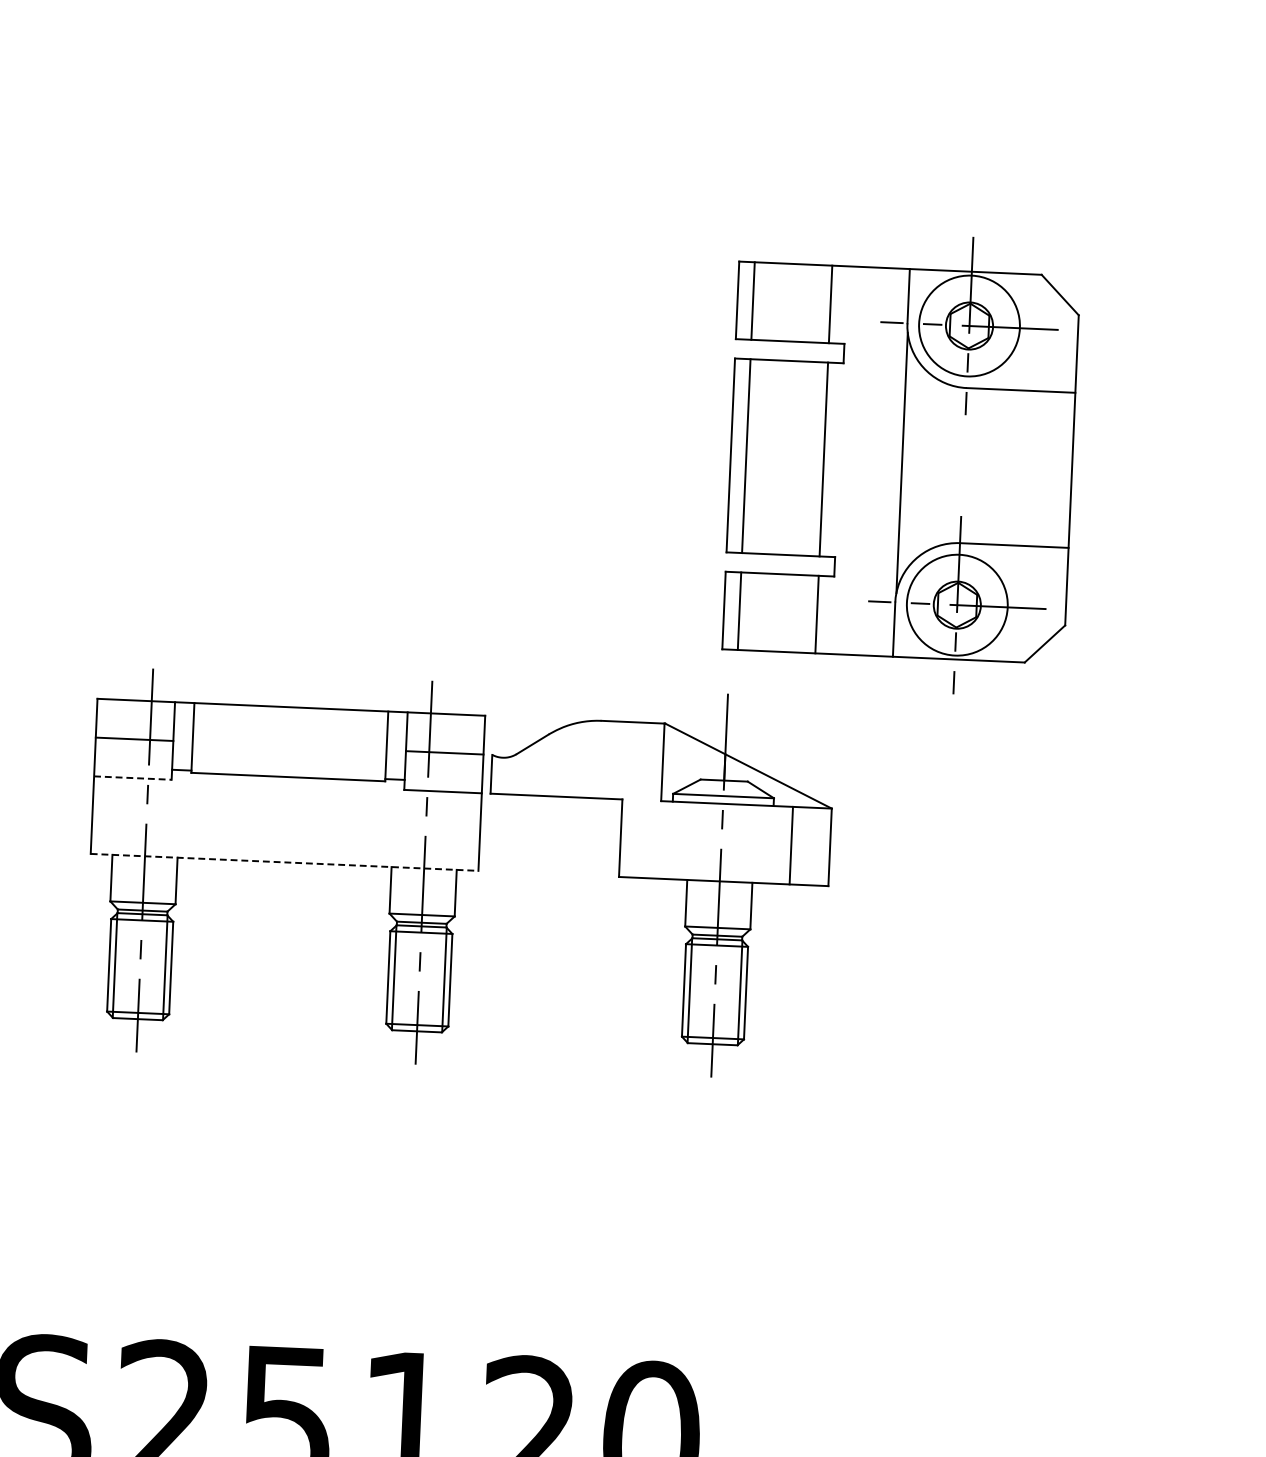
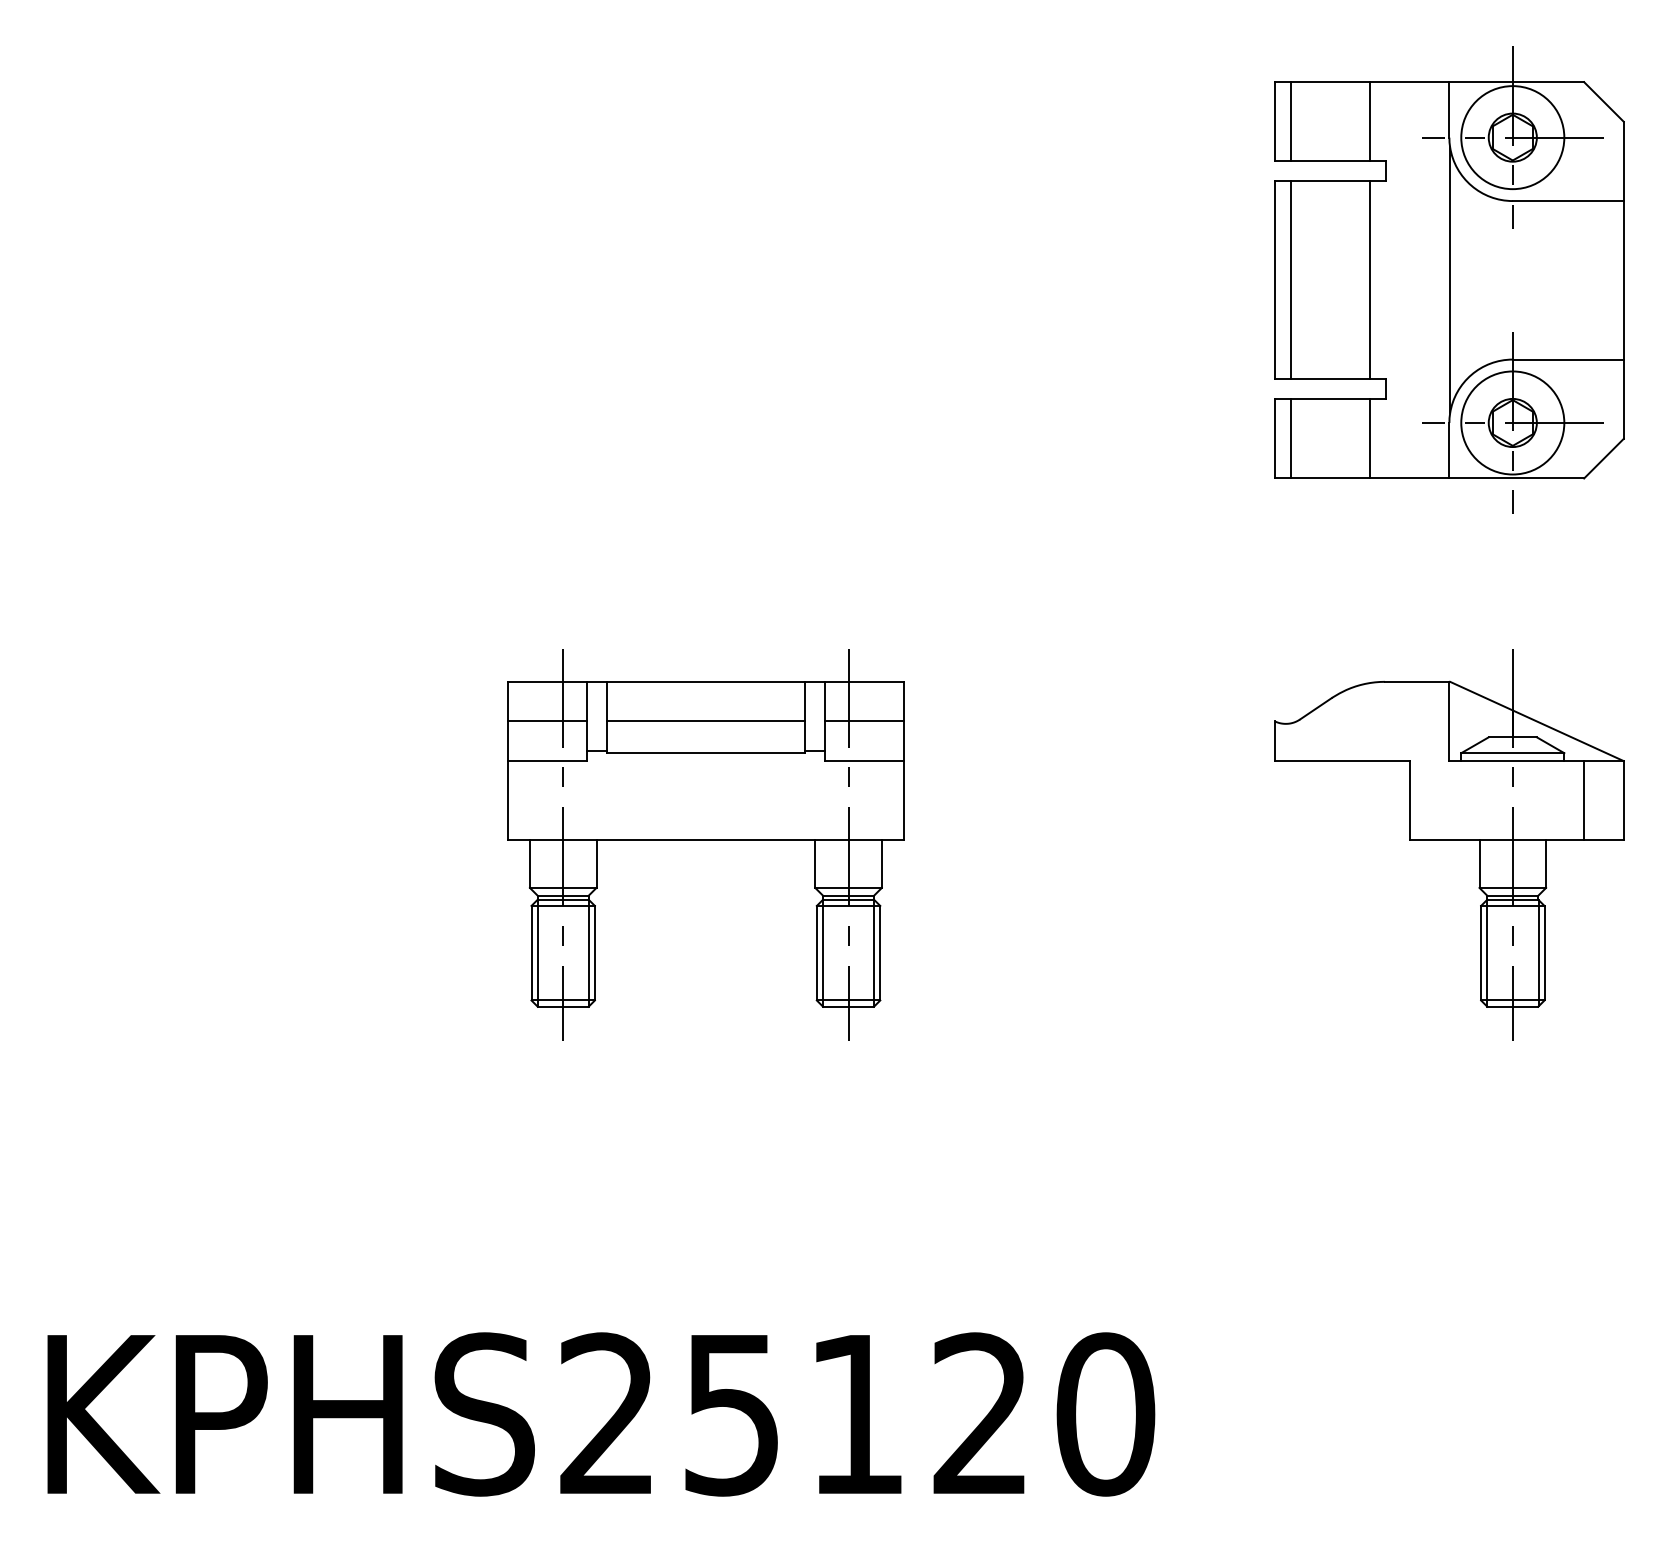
part: (901, 462) -> (1449, 279), moved
line: (289, 746) -> (705, 721), added
line: (133, 778) -> (547, 761), dashed -> solid
line: (285, 862) -> (706, 840), dashed -> solid
part: (657, 882) -> (1449, 844), moved

